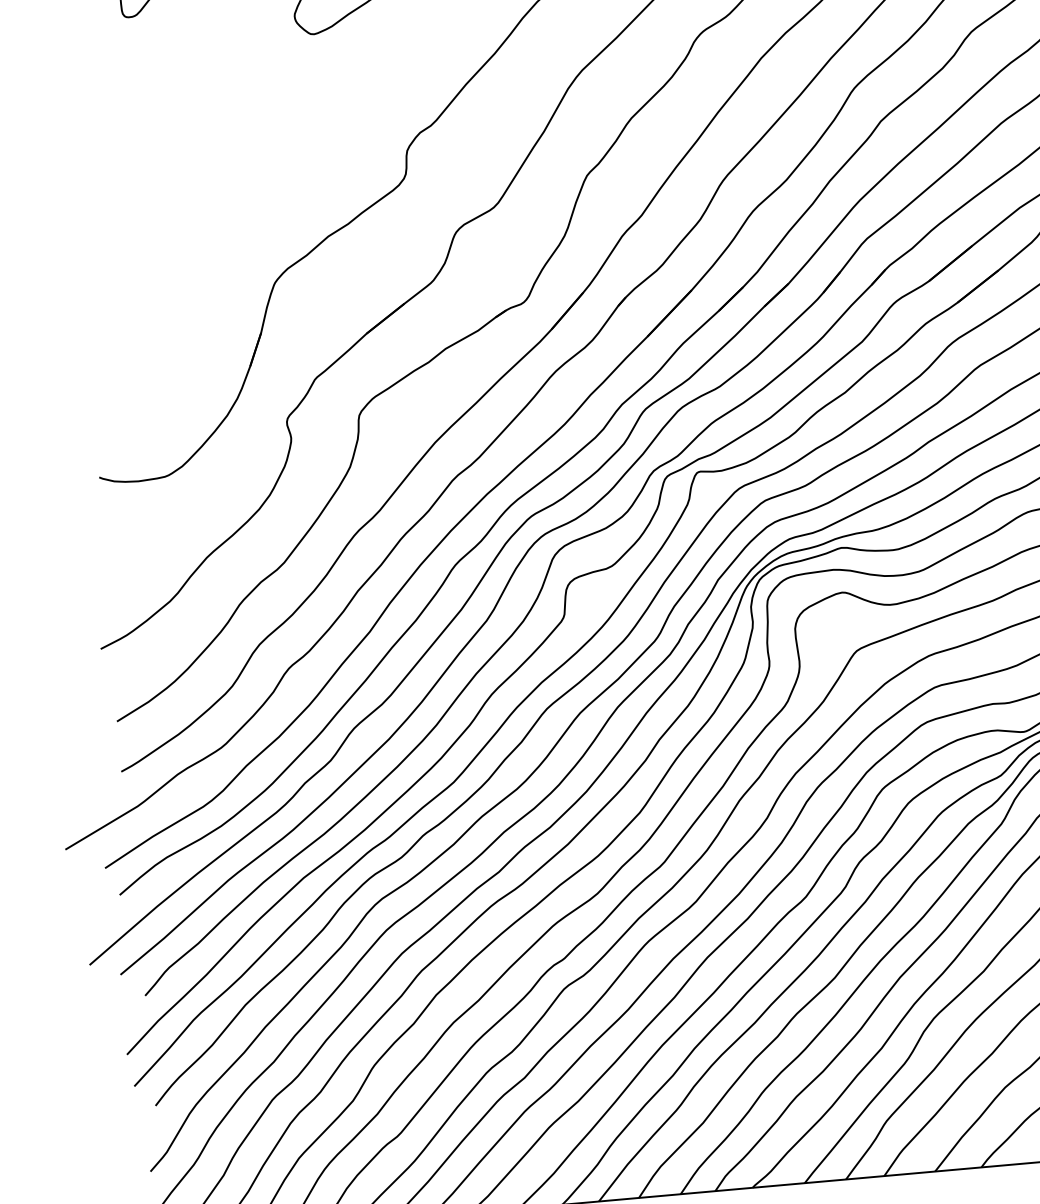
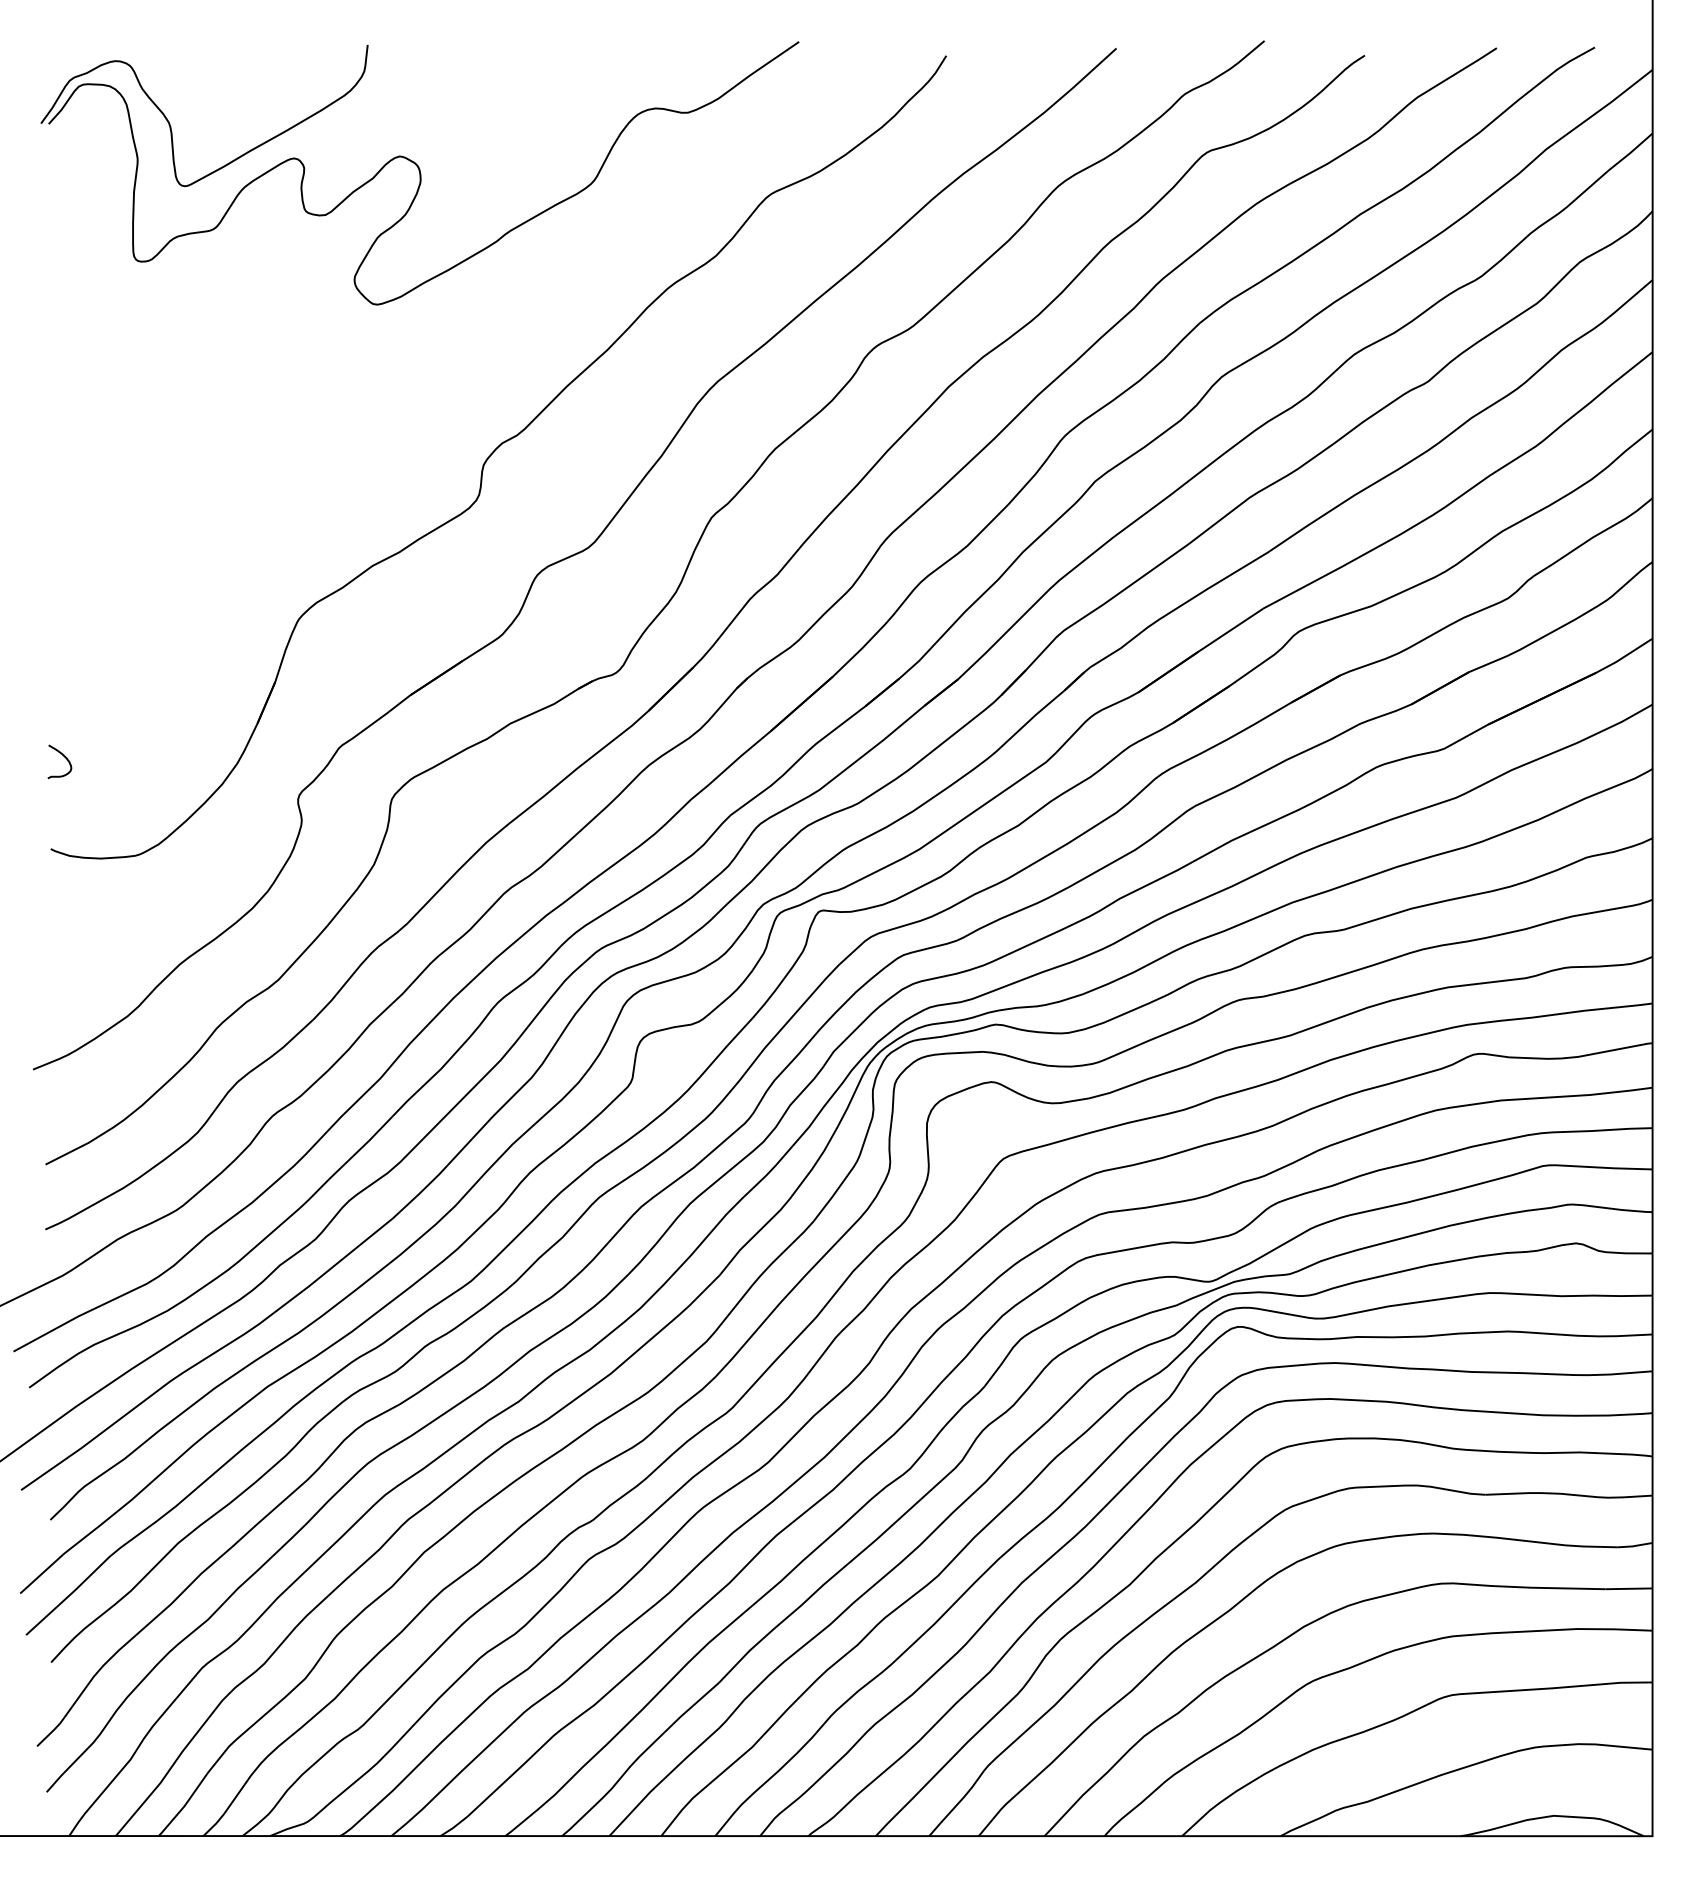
curve: (102, 405) -> (63, 756), added

